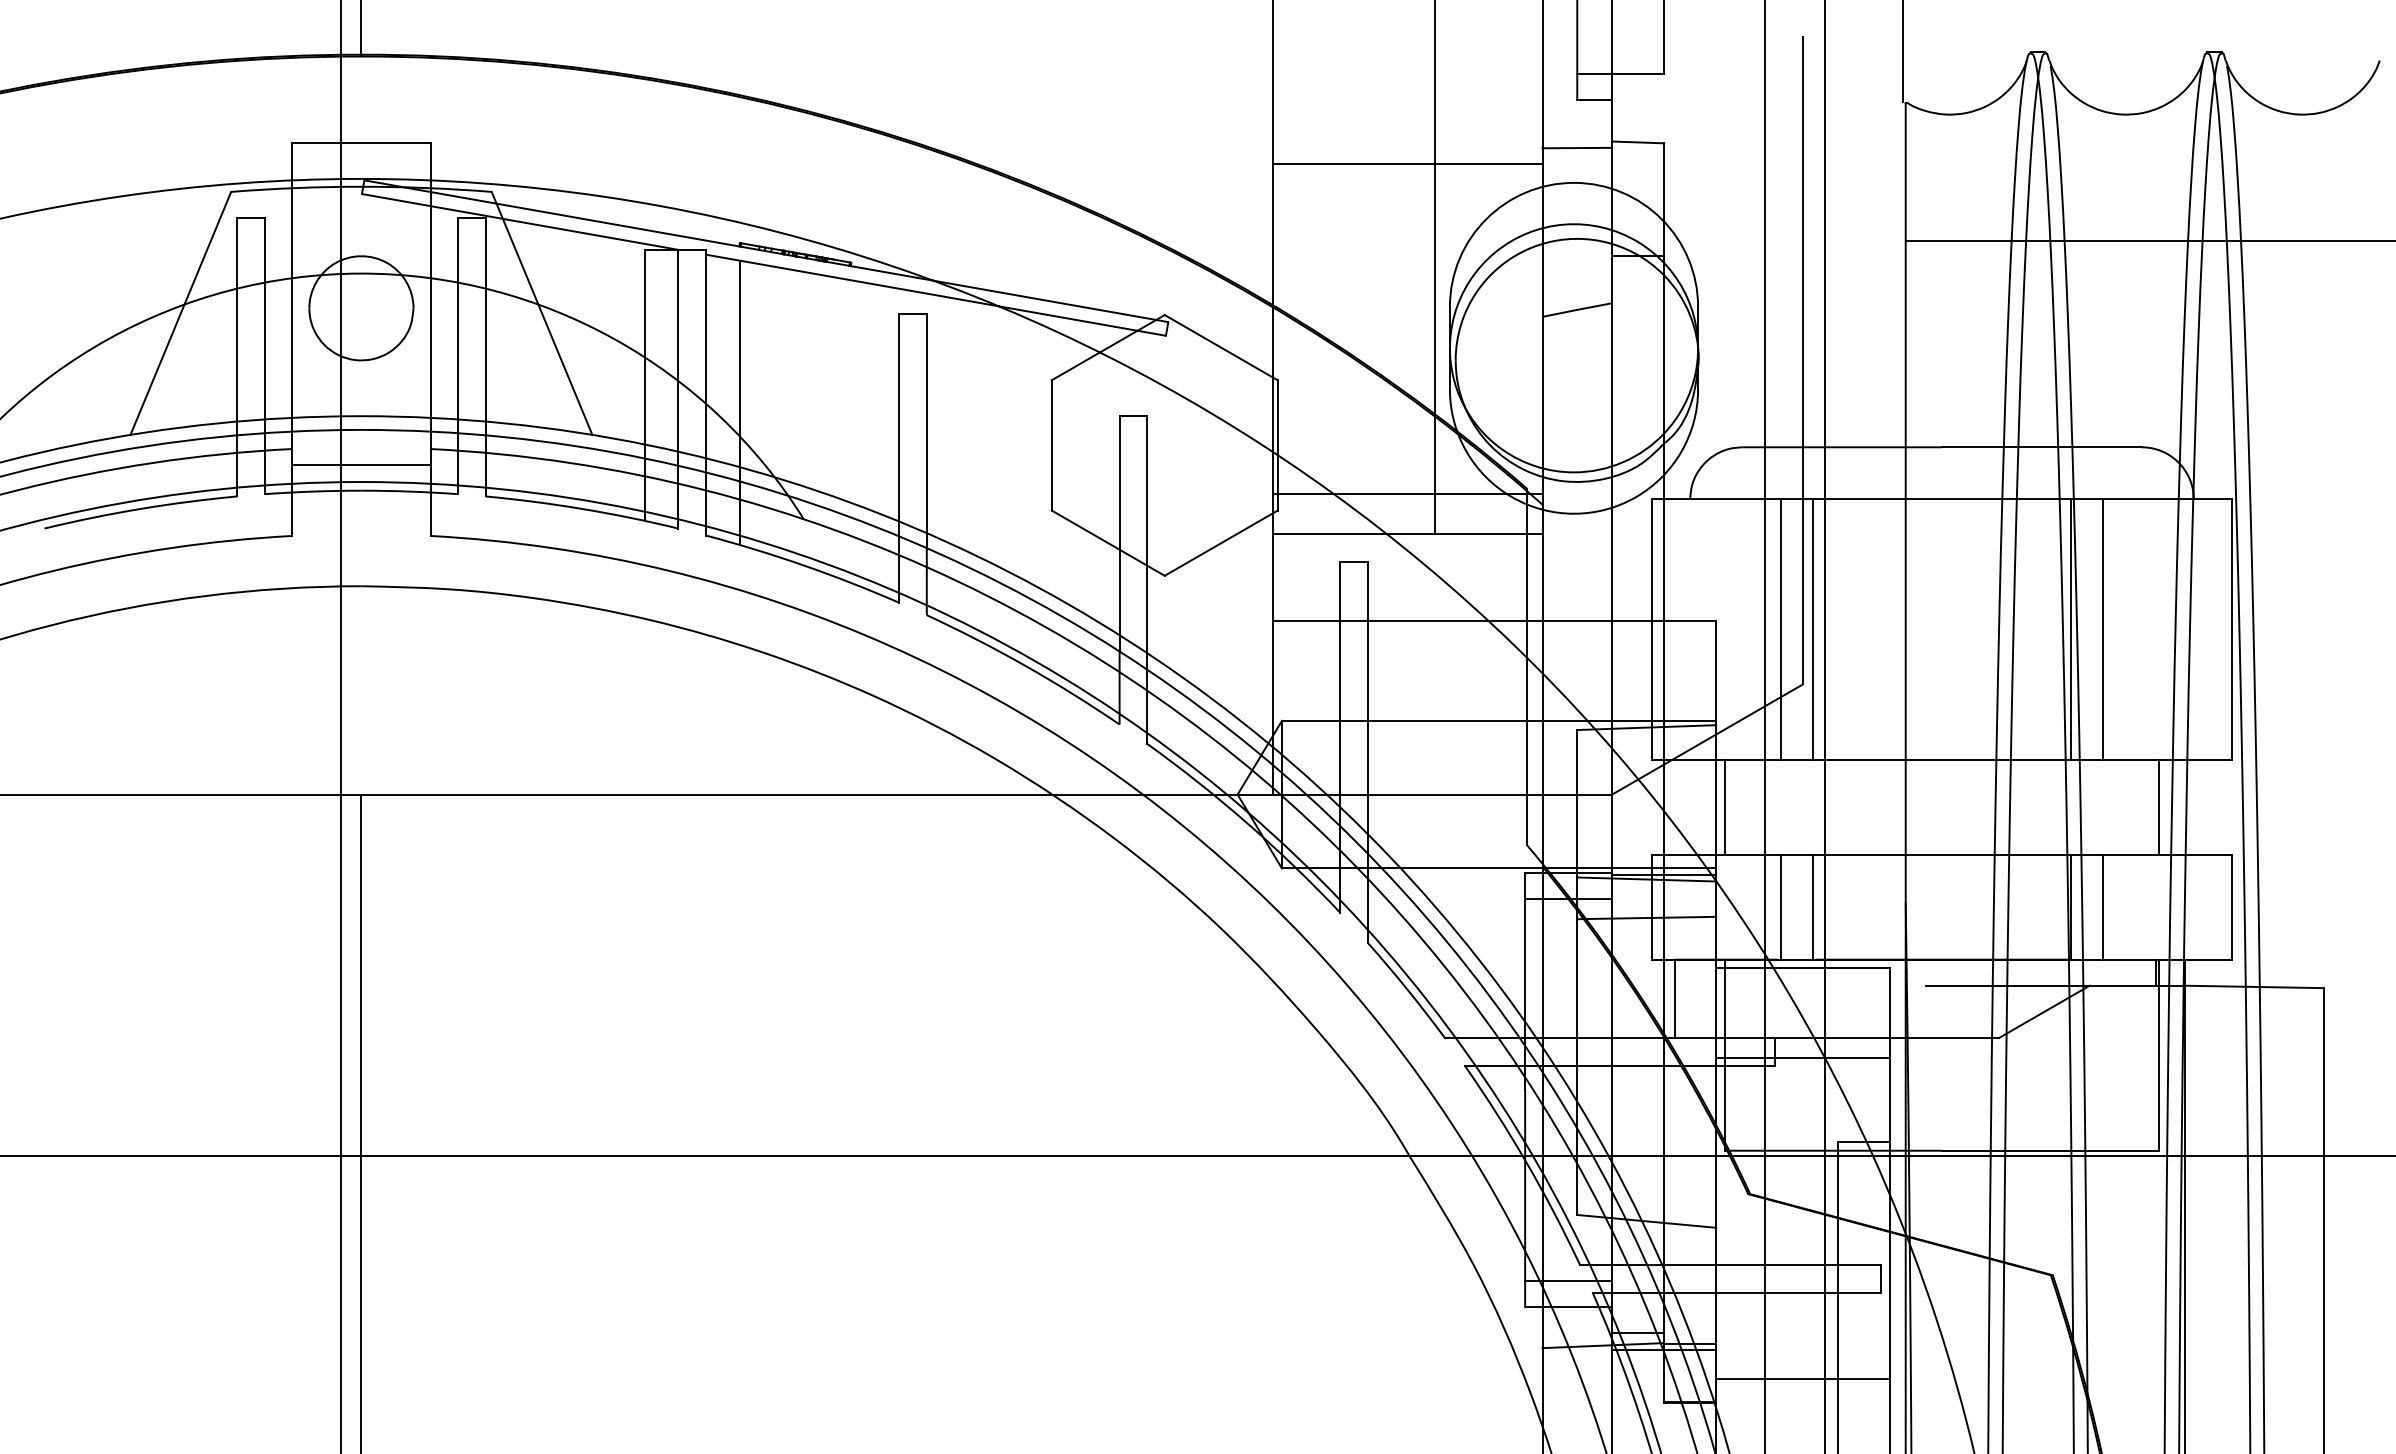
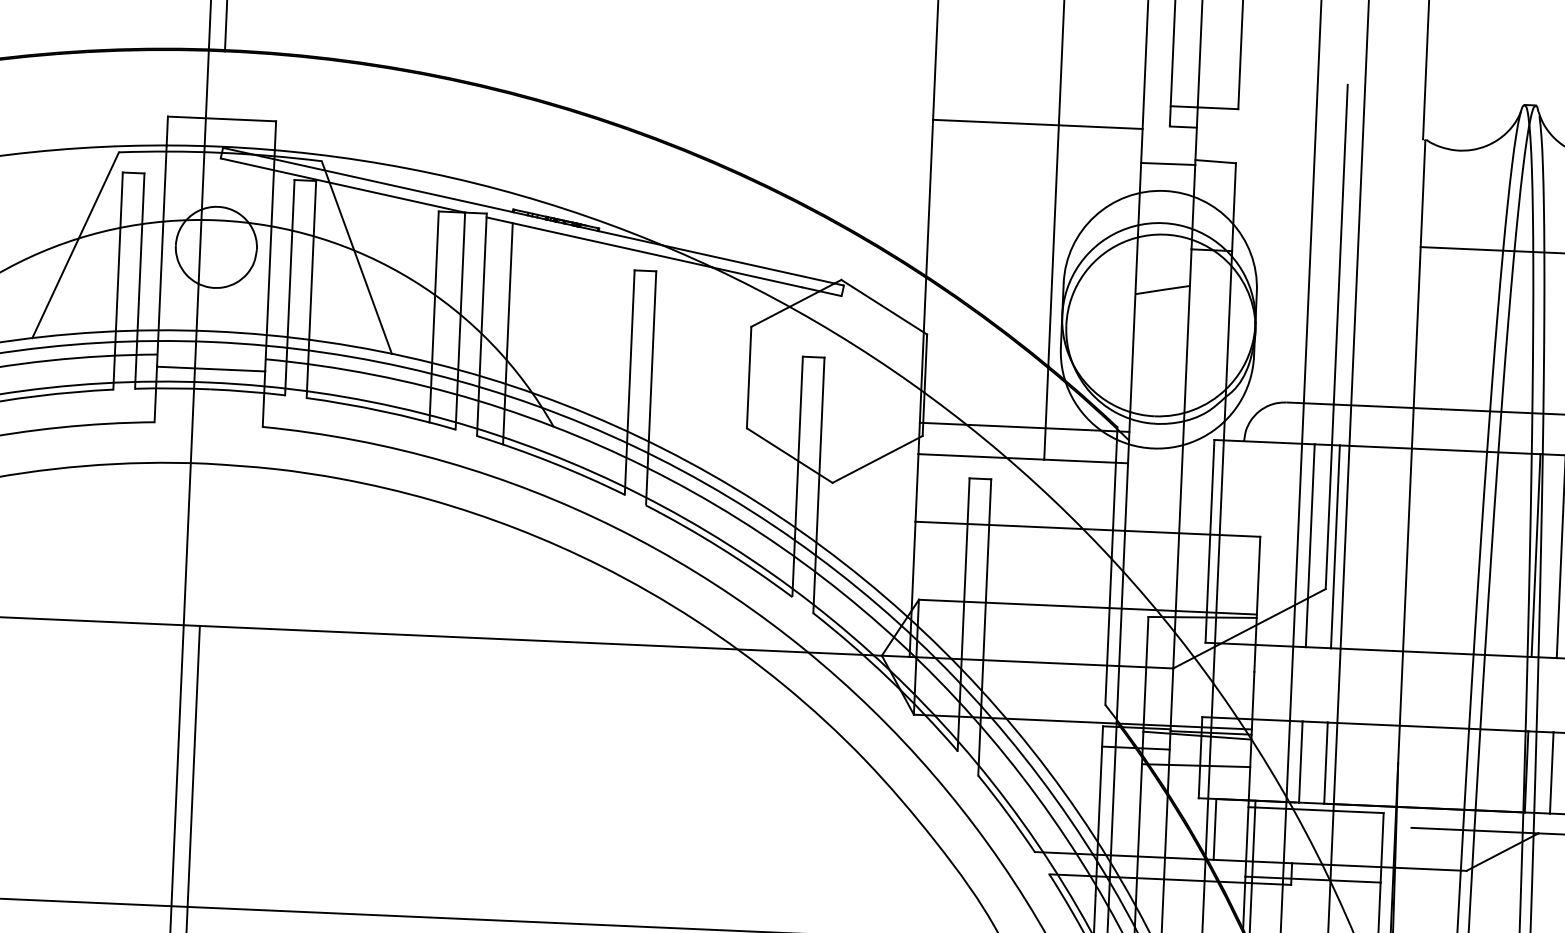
line: (1407, 163) -> (1037, 124), moved
line: (1724, 807) -> (1260, 682), removed

